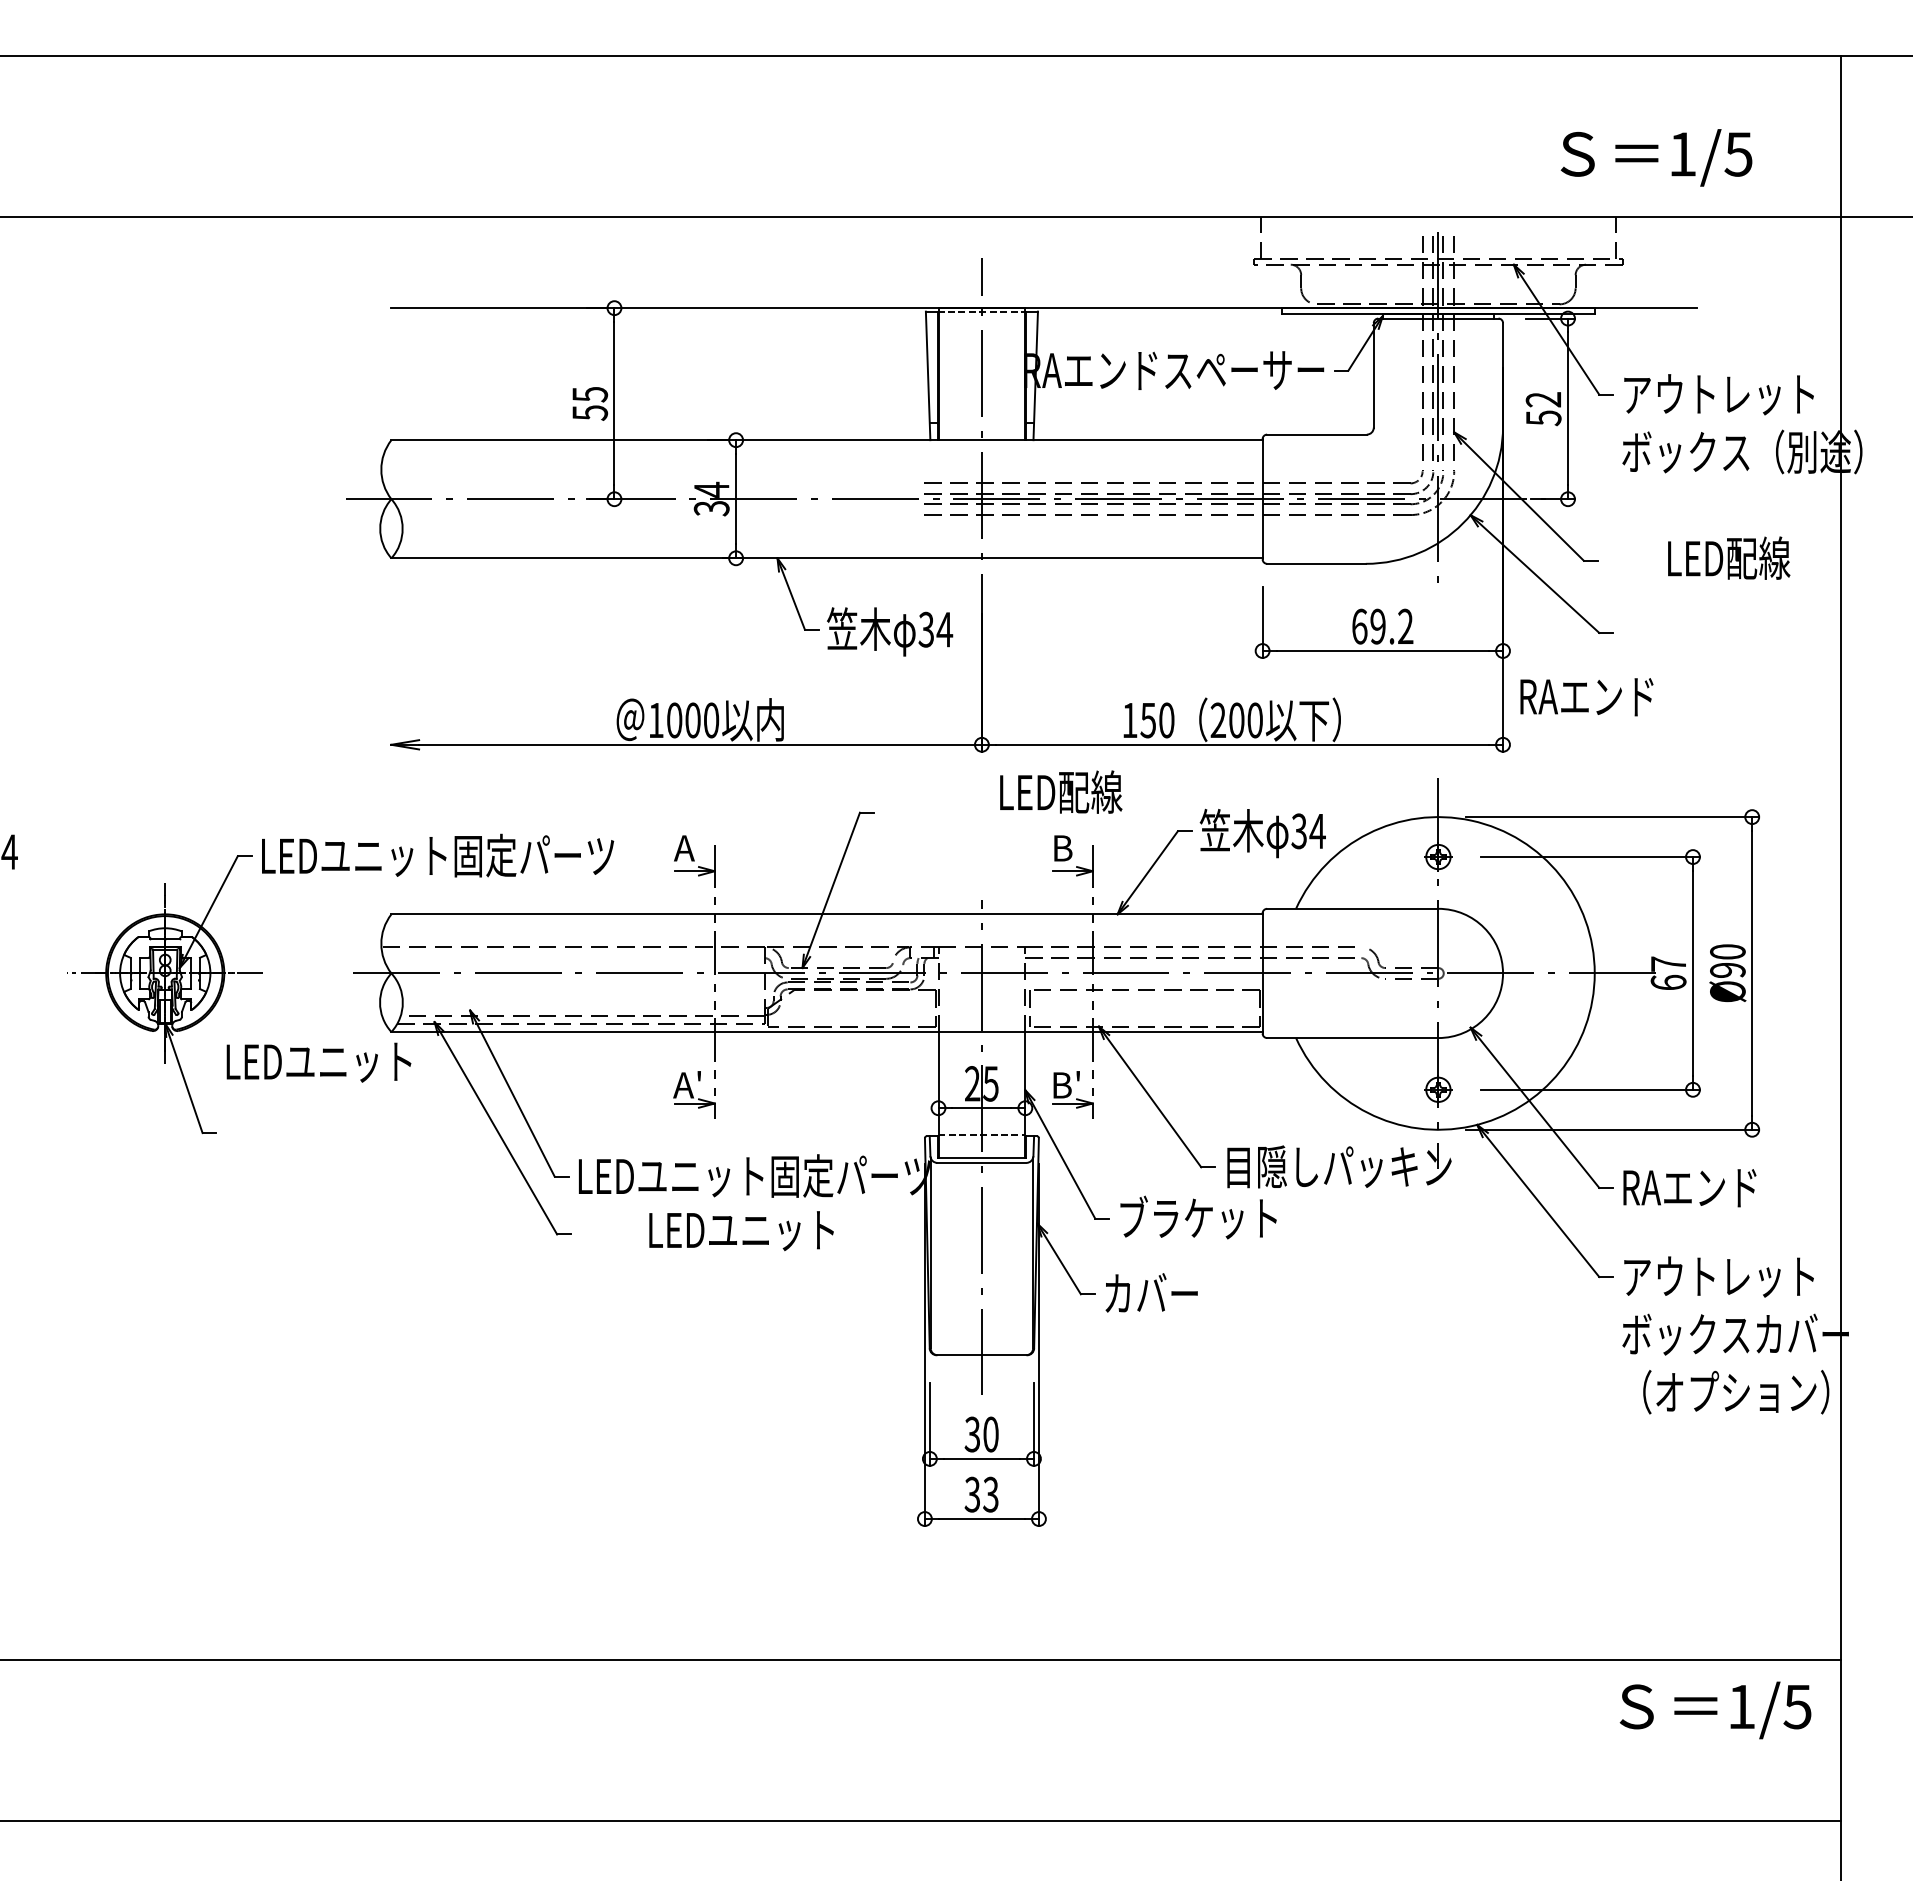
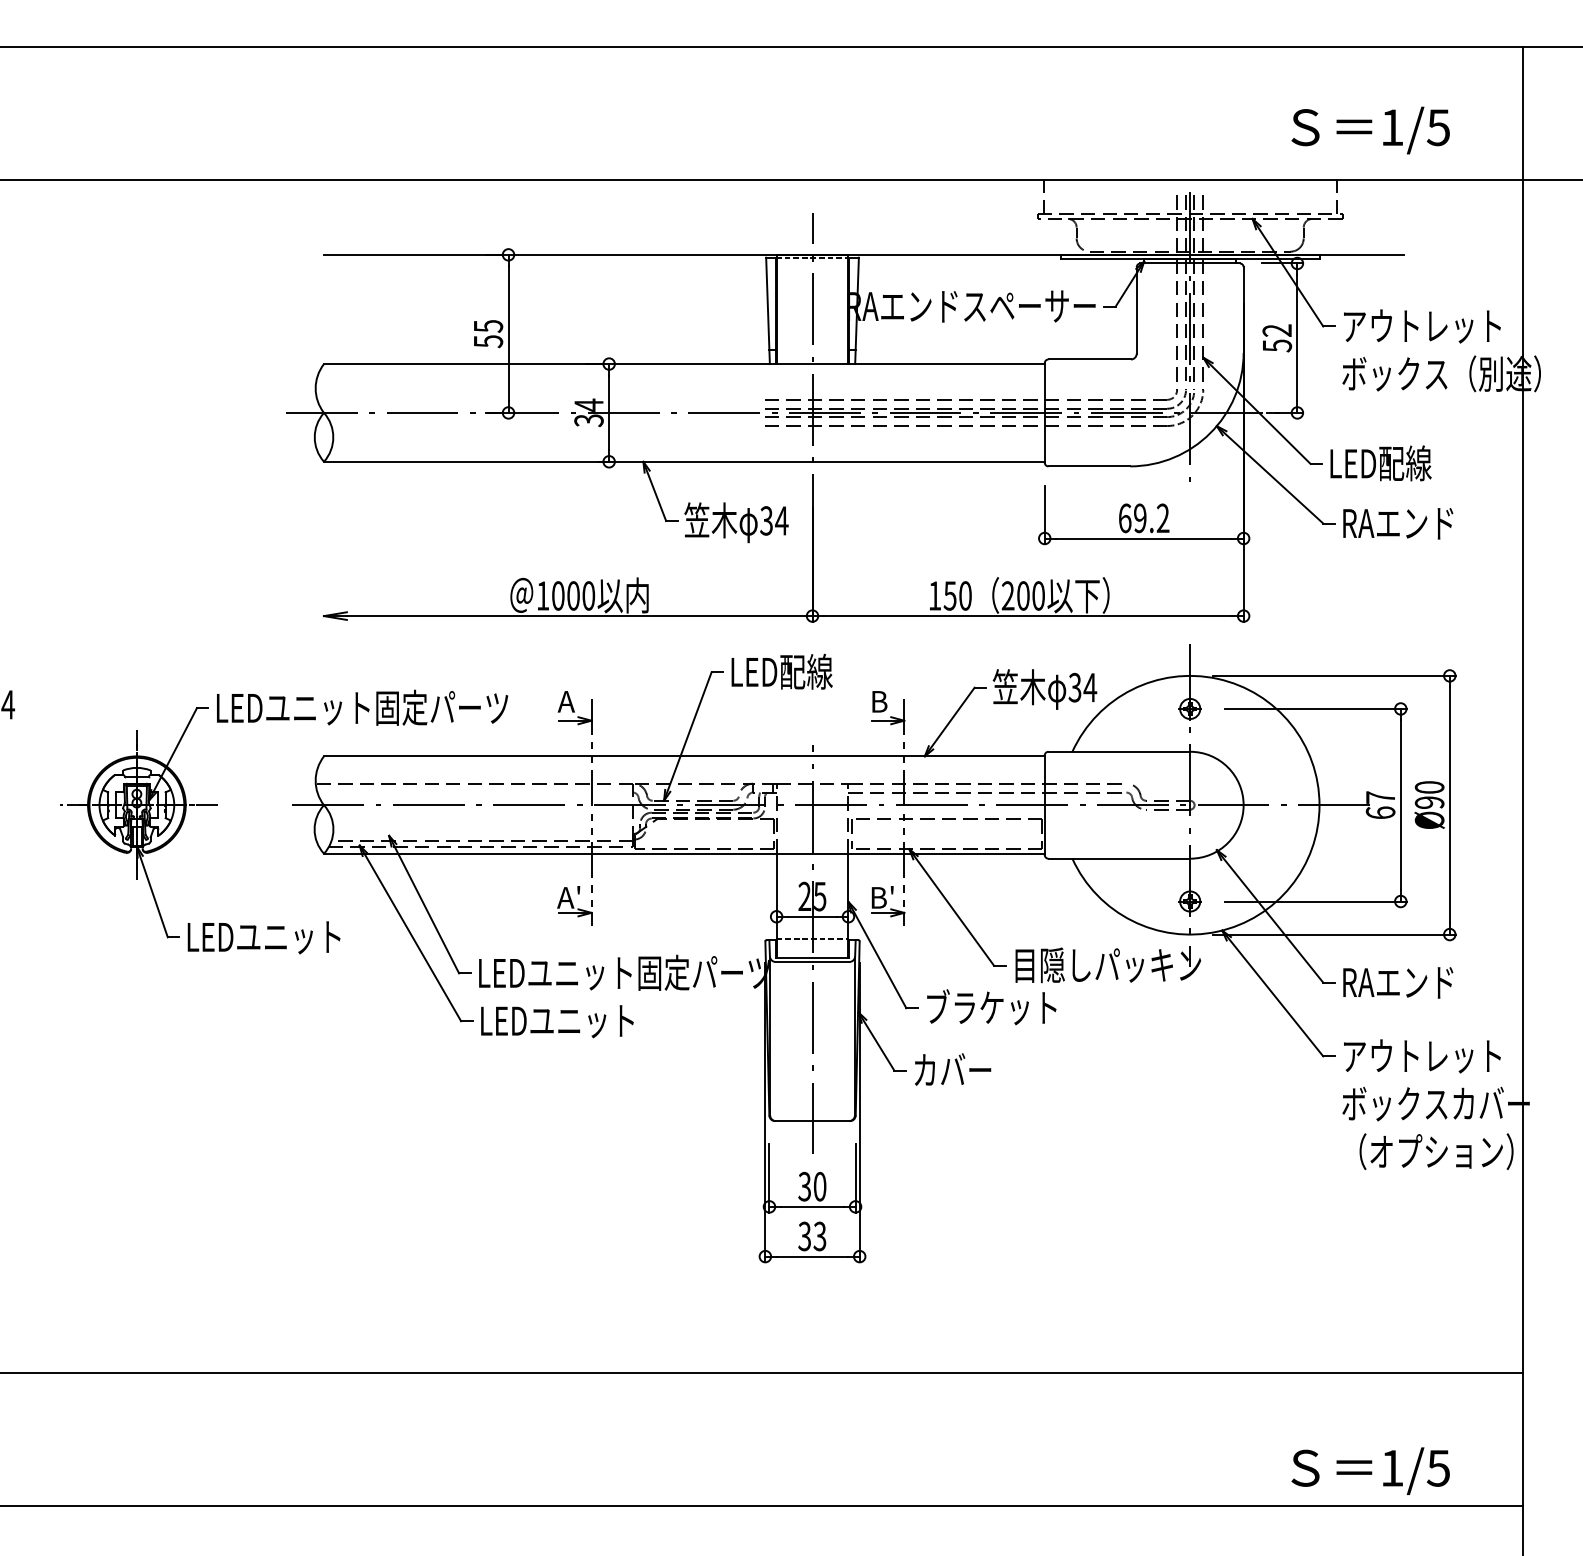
text: (1729, 557) -> (1381, 462), moved
text: (1586, 697) -> (1397, 524), moved
text: (1061, 791) -> (782, 671), moved
text: (318, 1062) -> (263, 937), moved
text: (741, 1231) -> (557, 1022), moved
text: (1715, 1710) -> (1370, 1471), moved

